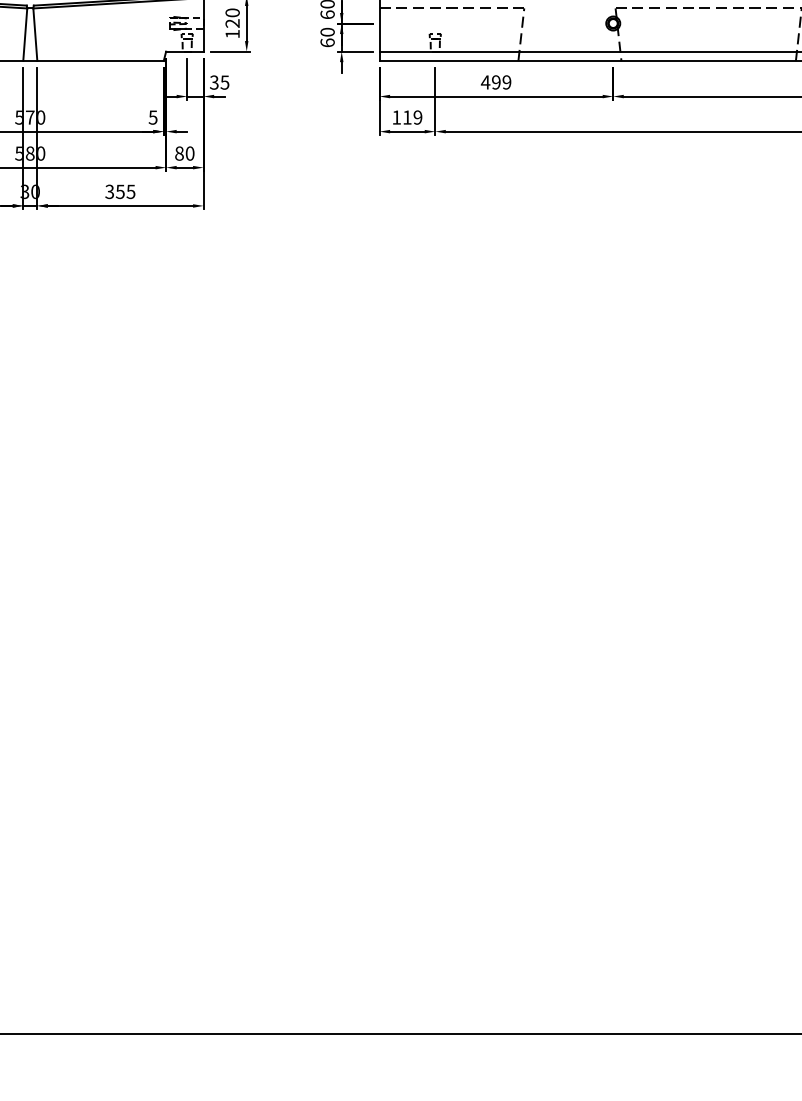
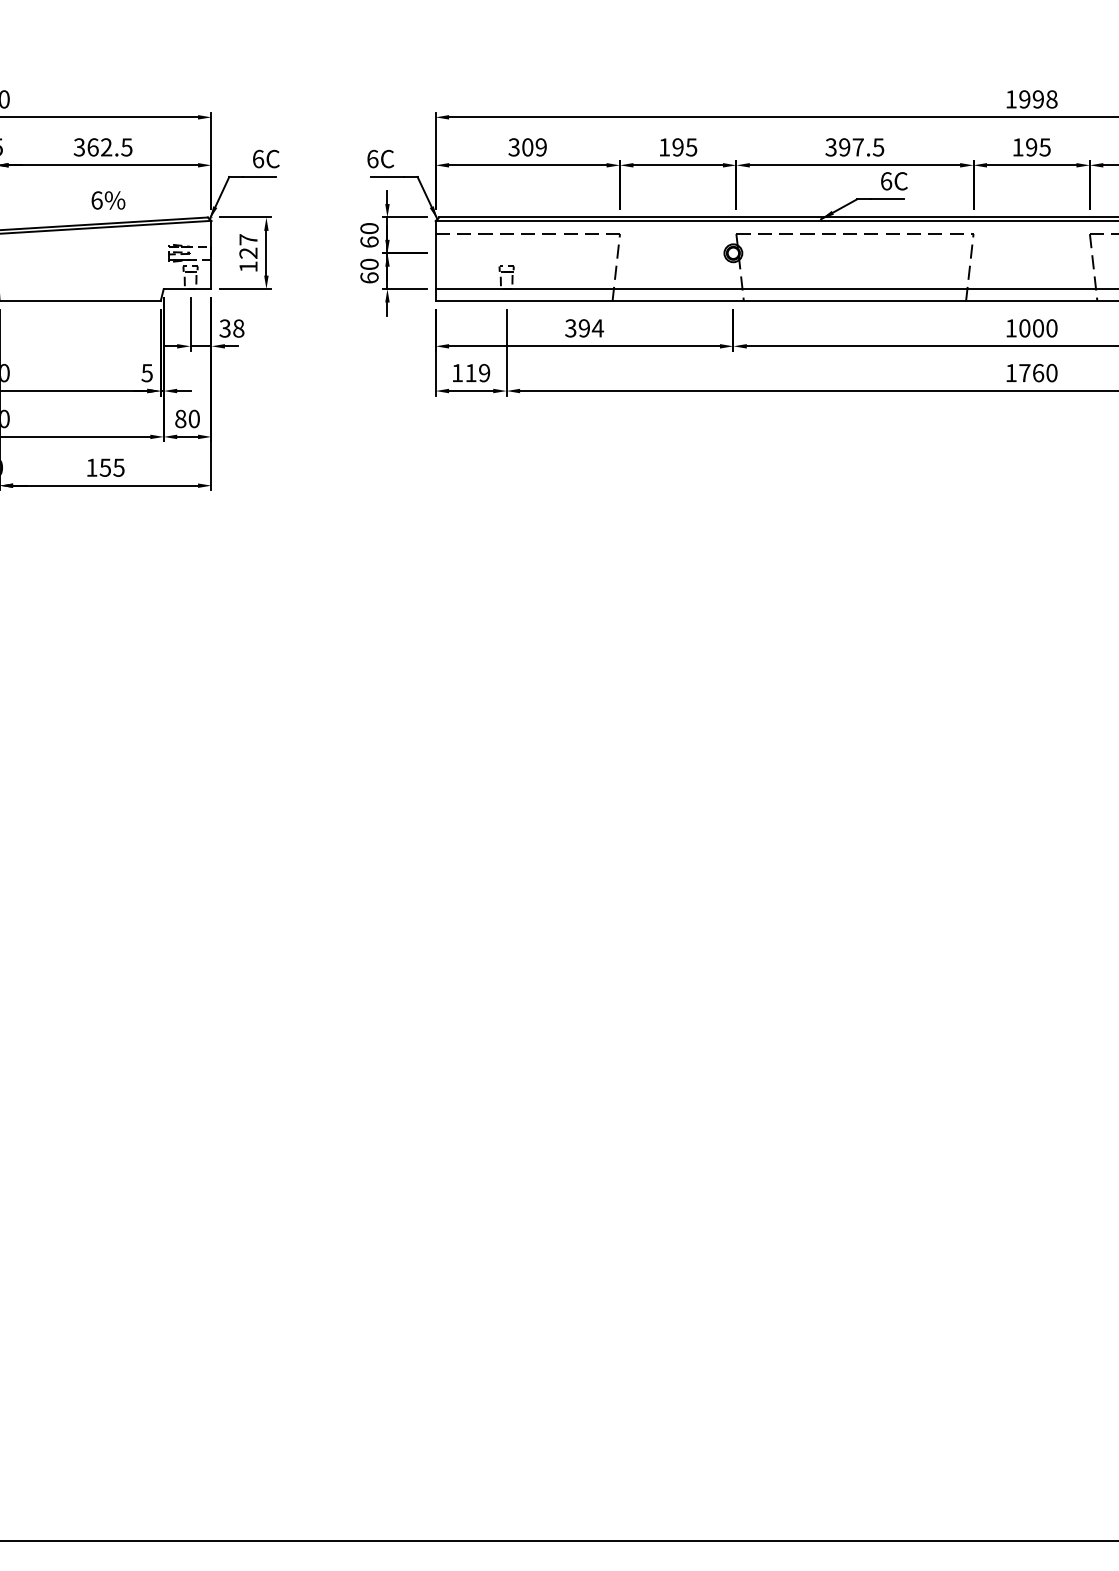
text: (232, 12) -> (248, 239), 120 -> 127
text: (224, 82) -> (238, 328), 35 -> 38
text: (496, 82) -> (584, 328), 499 -> 394
text: (109, 191) -> (91, 467), 355 -> 155

